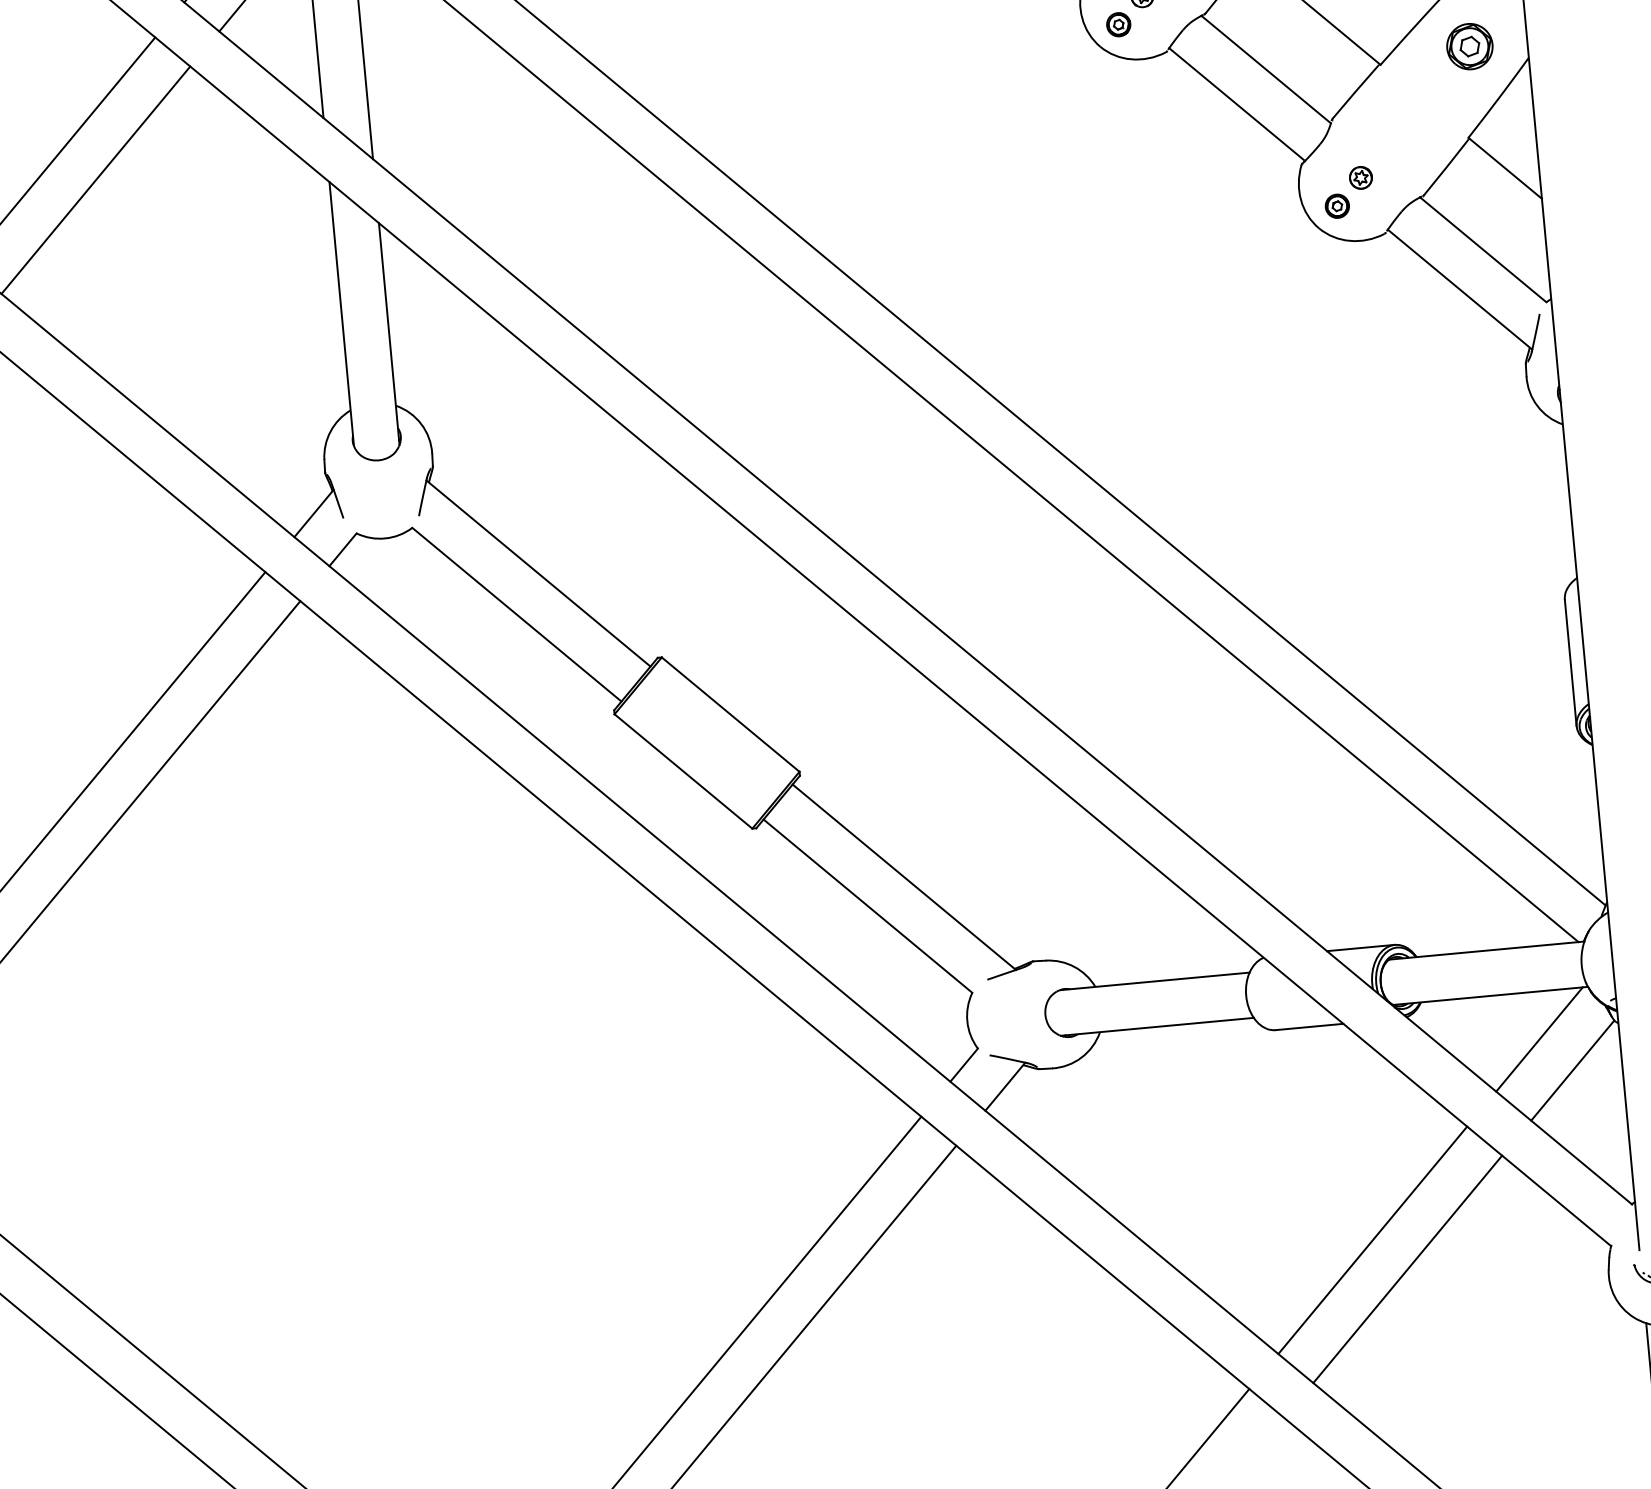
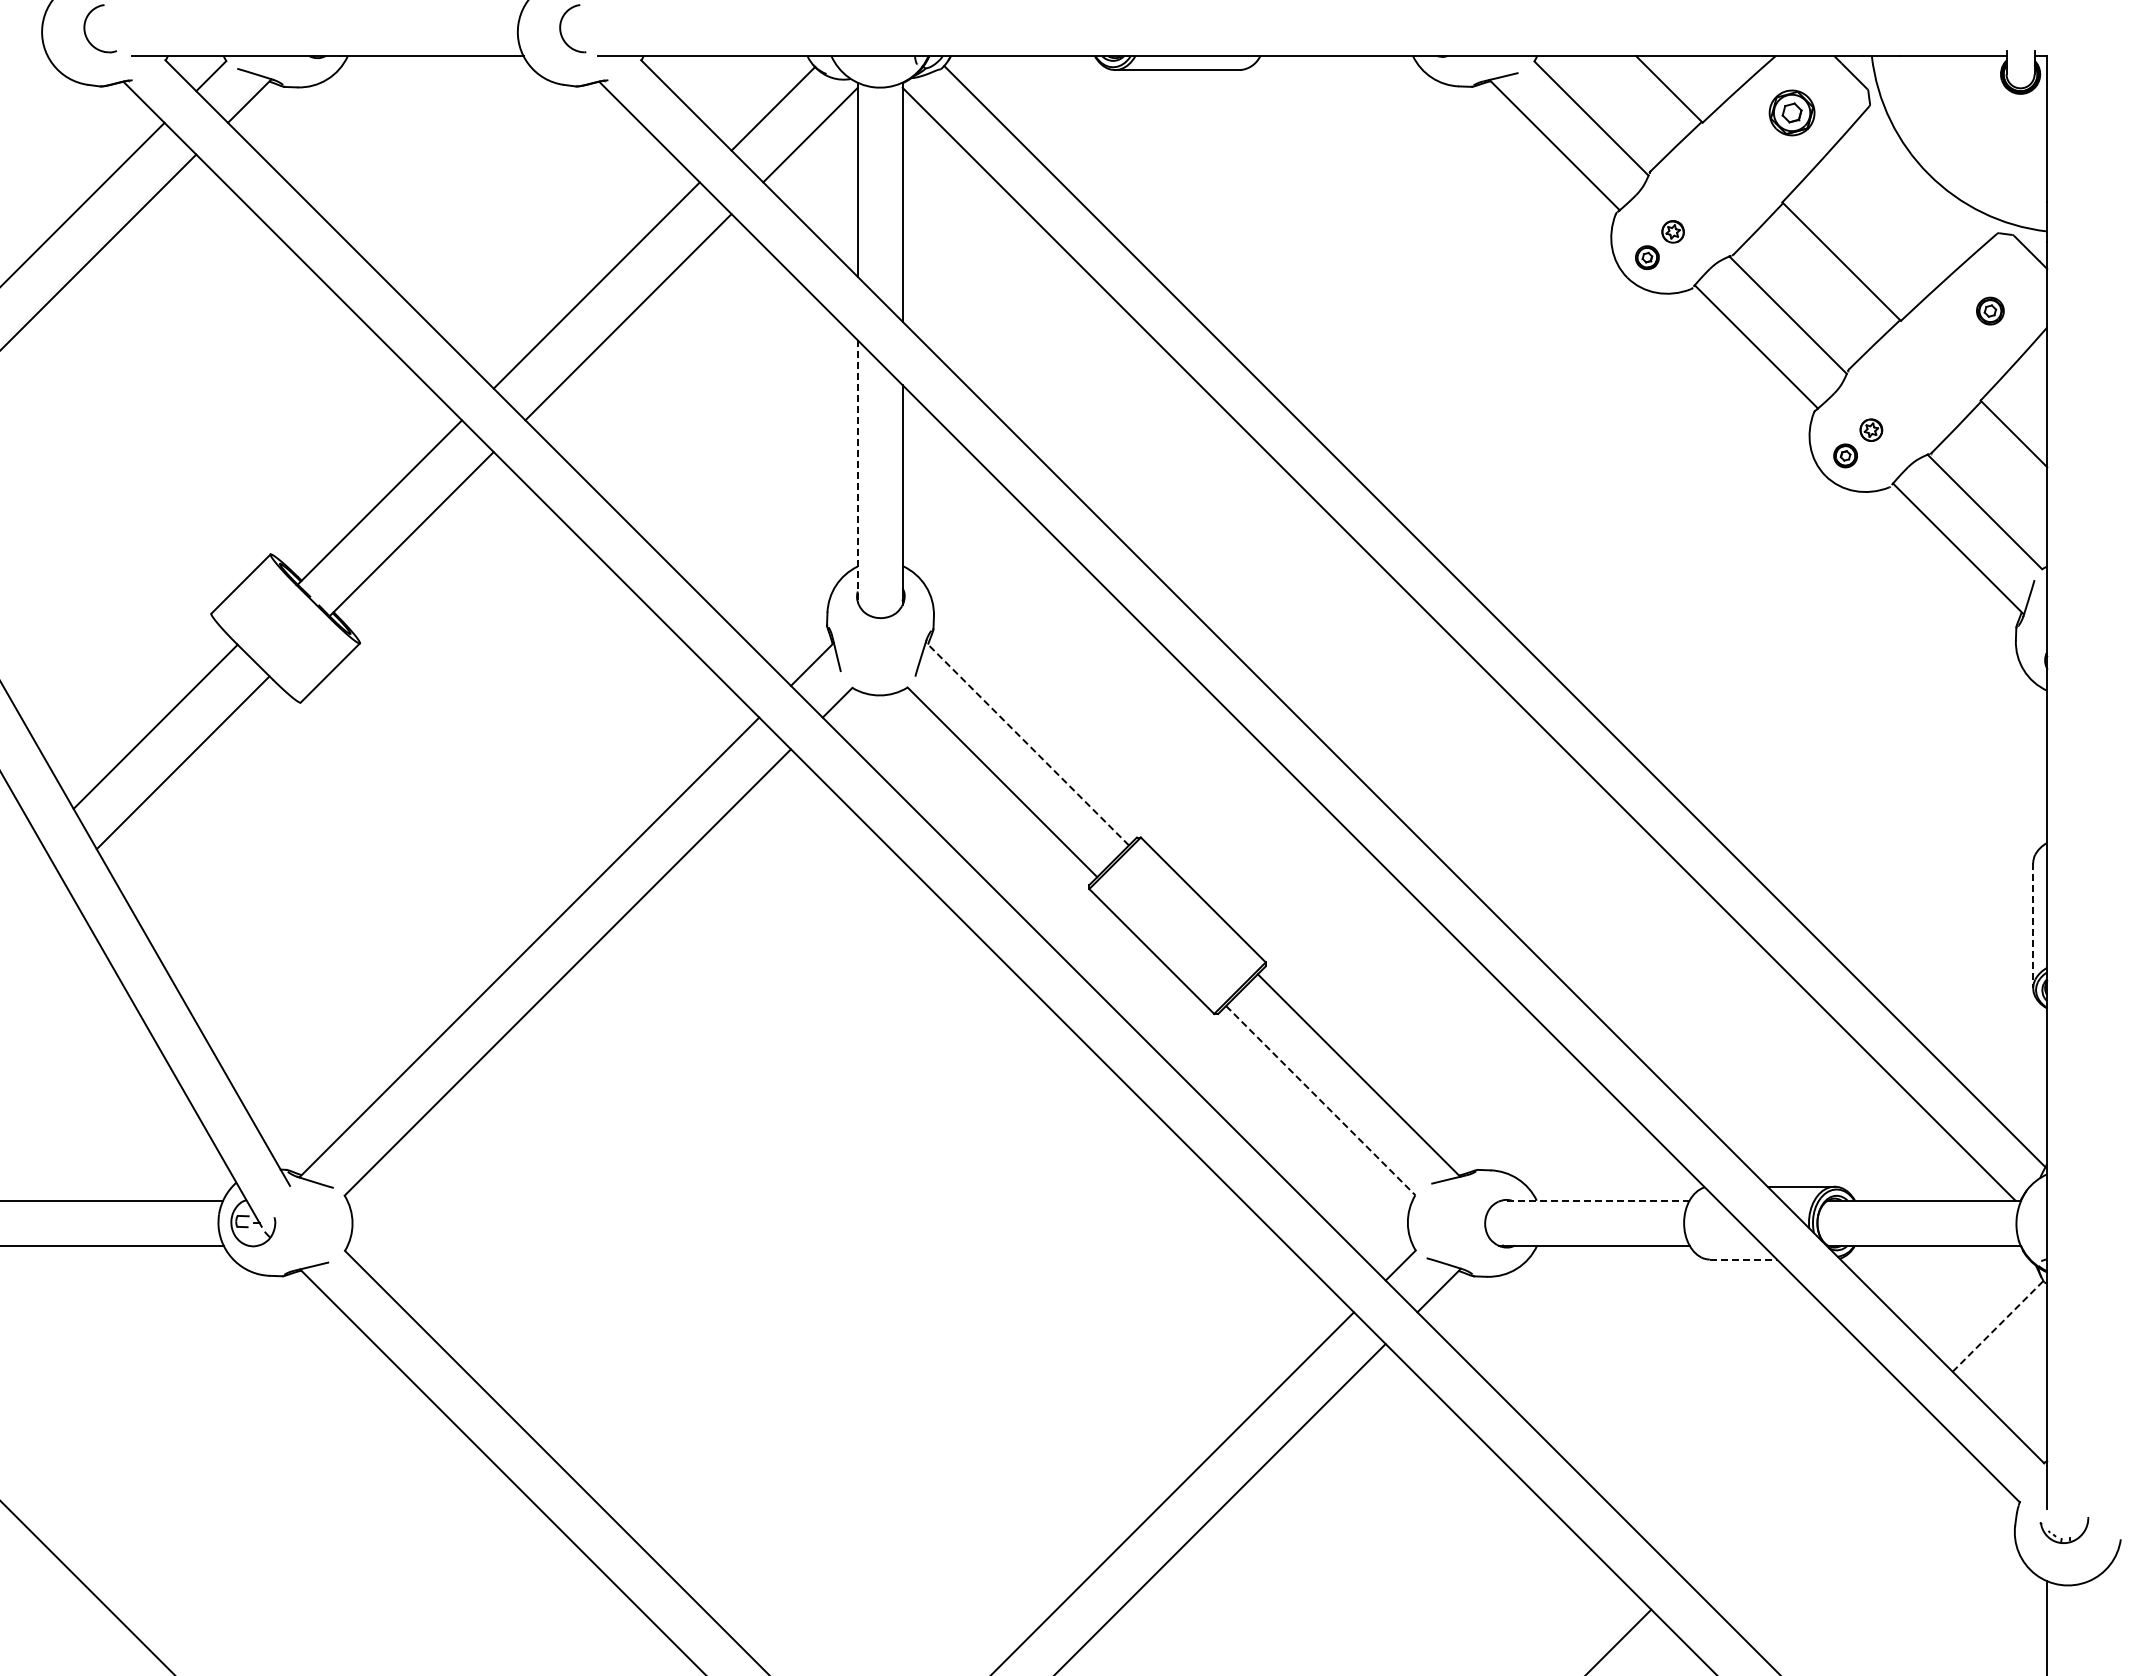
part: (1470, 45) -> (1990, 310), size x0.6
line: (341, 314) -> (857, 471), solid -> dashed
line: (538, 573) -> (1027, 743), solid -> dashed
line: (1571, 663) -> (2033, 926), solid -> dashed
line: (867, 906) -> (1320, 1100), solid -> dashed
line: (1154, 981) -> (1595, 1200), solid -> dashed
line: (1309, 1026) -> (1743, 1259), solid -> dashed
line: (1538, 1039) -> (1967, 1292), removed
line: (1573, 1070) -> (1998, 1326), solid -> dashed
line: (1373, 1239) -> (1786, 1474), removed
line: (1407, 1269) -> (1817, 1506), removed

